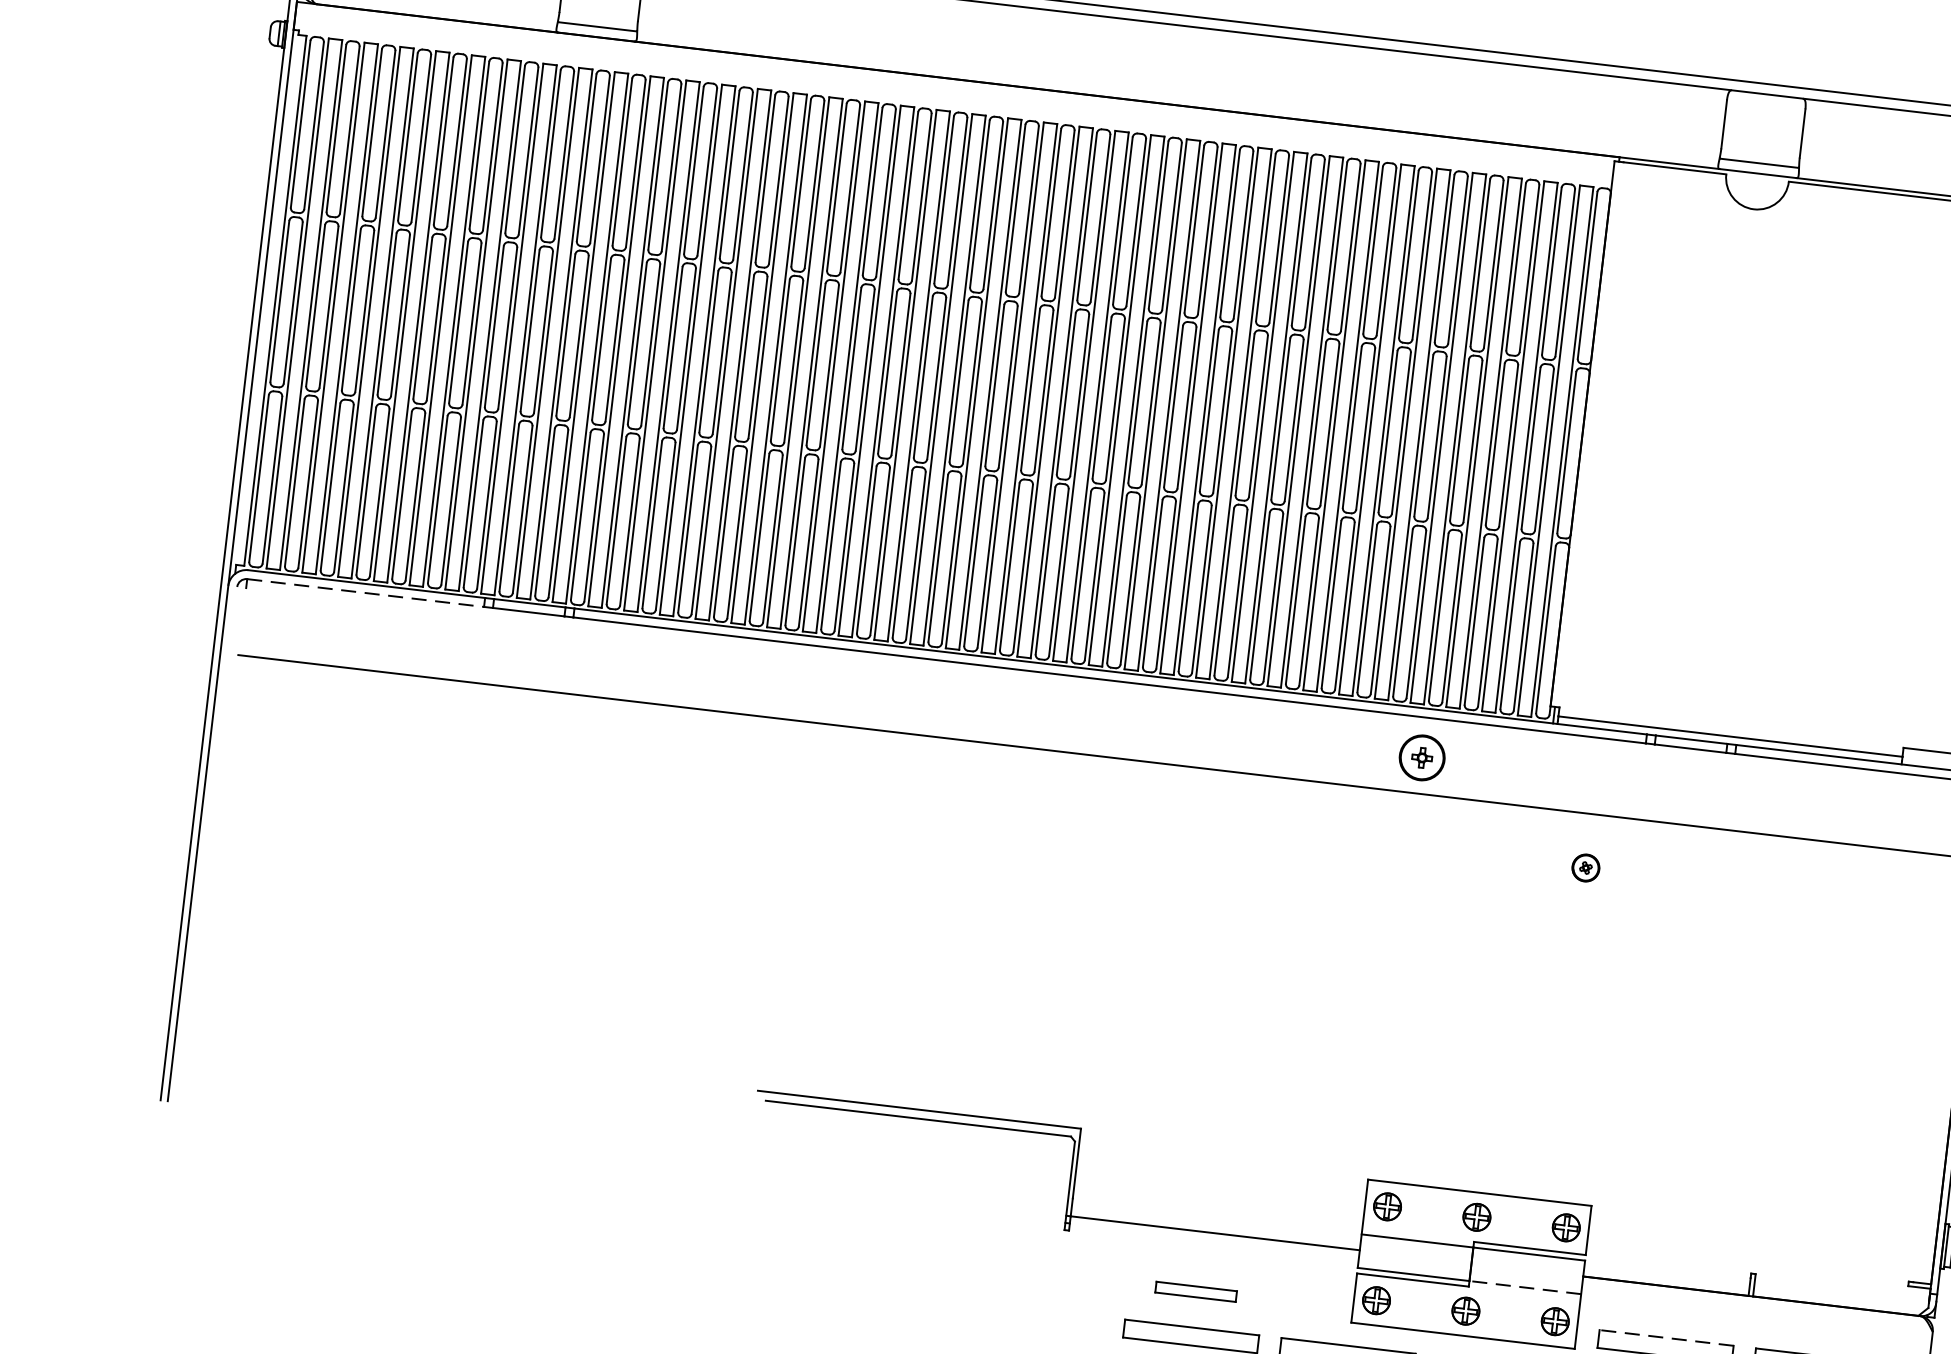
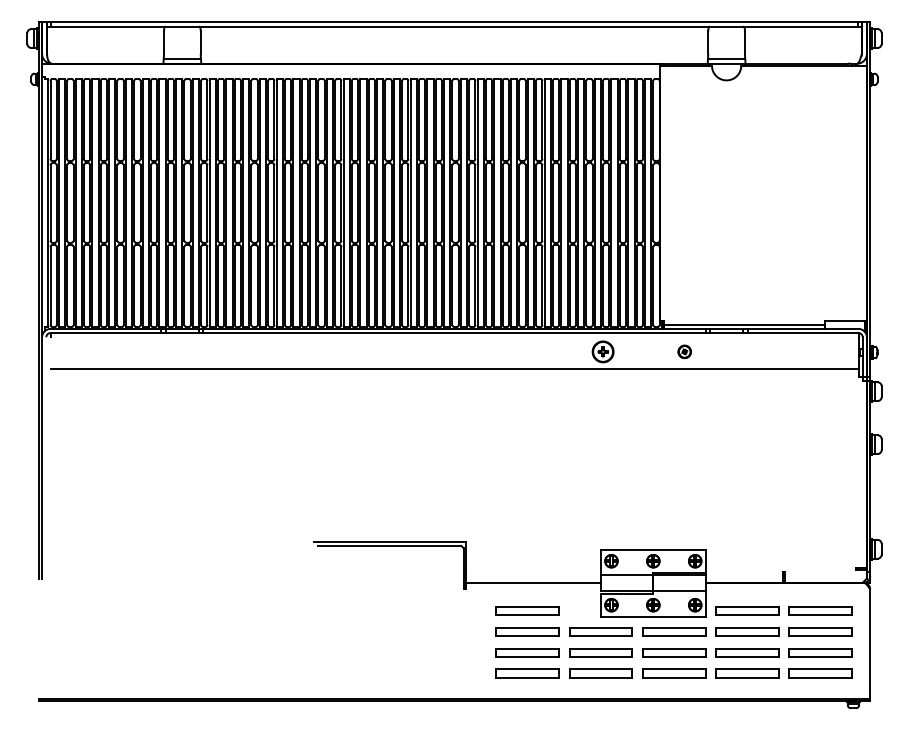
line: (366, 594) -> (106, 333), dashed -> solid
part: (1585, 867) -> (684, 351), moved
line: (1525, 1288) -> (679, 591), dashed -> solid
part: (1195, 1290) -> (527, 610), size x1.67
line: (1666, 1337) -> (747, 606), dashed -> solid

